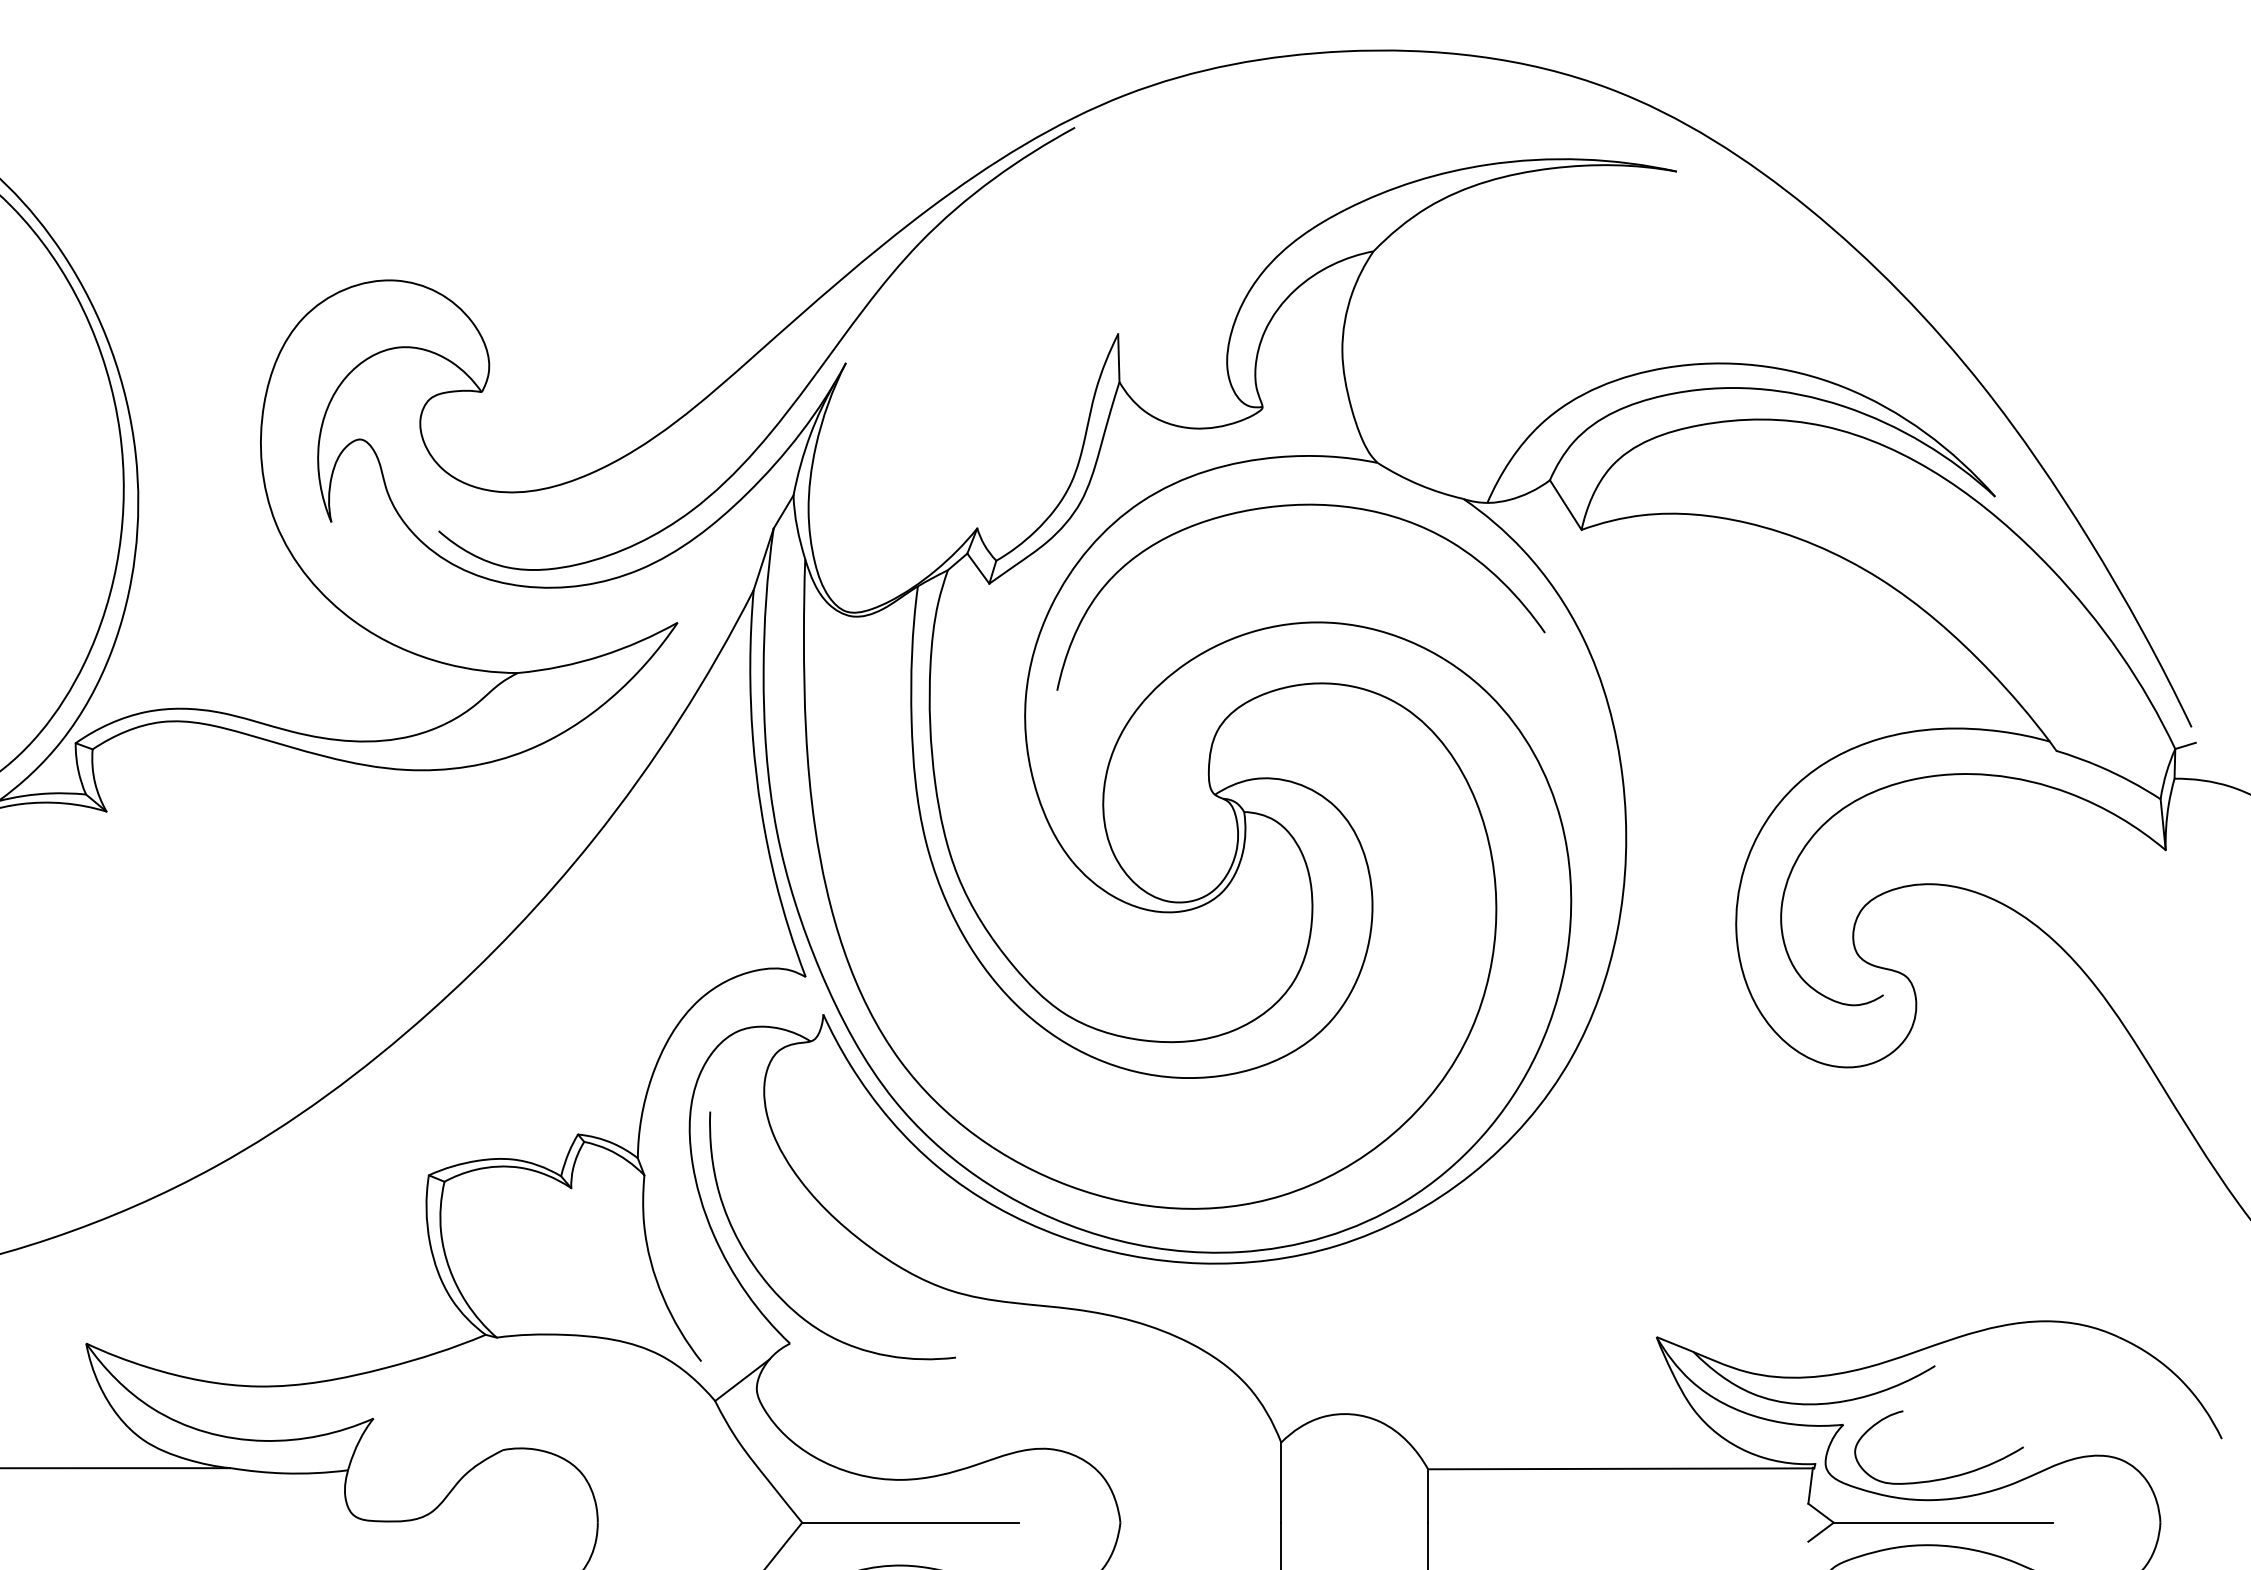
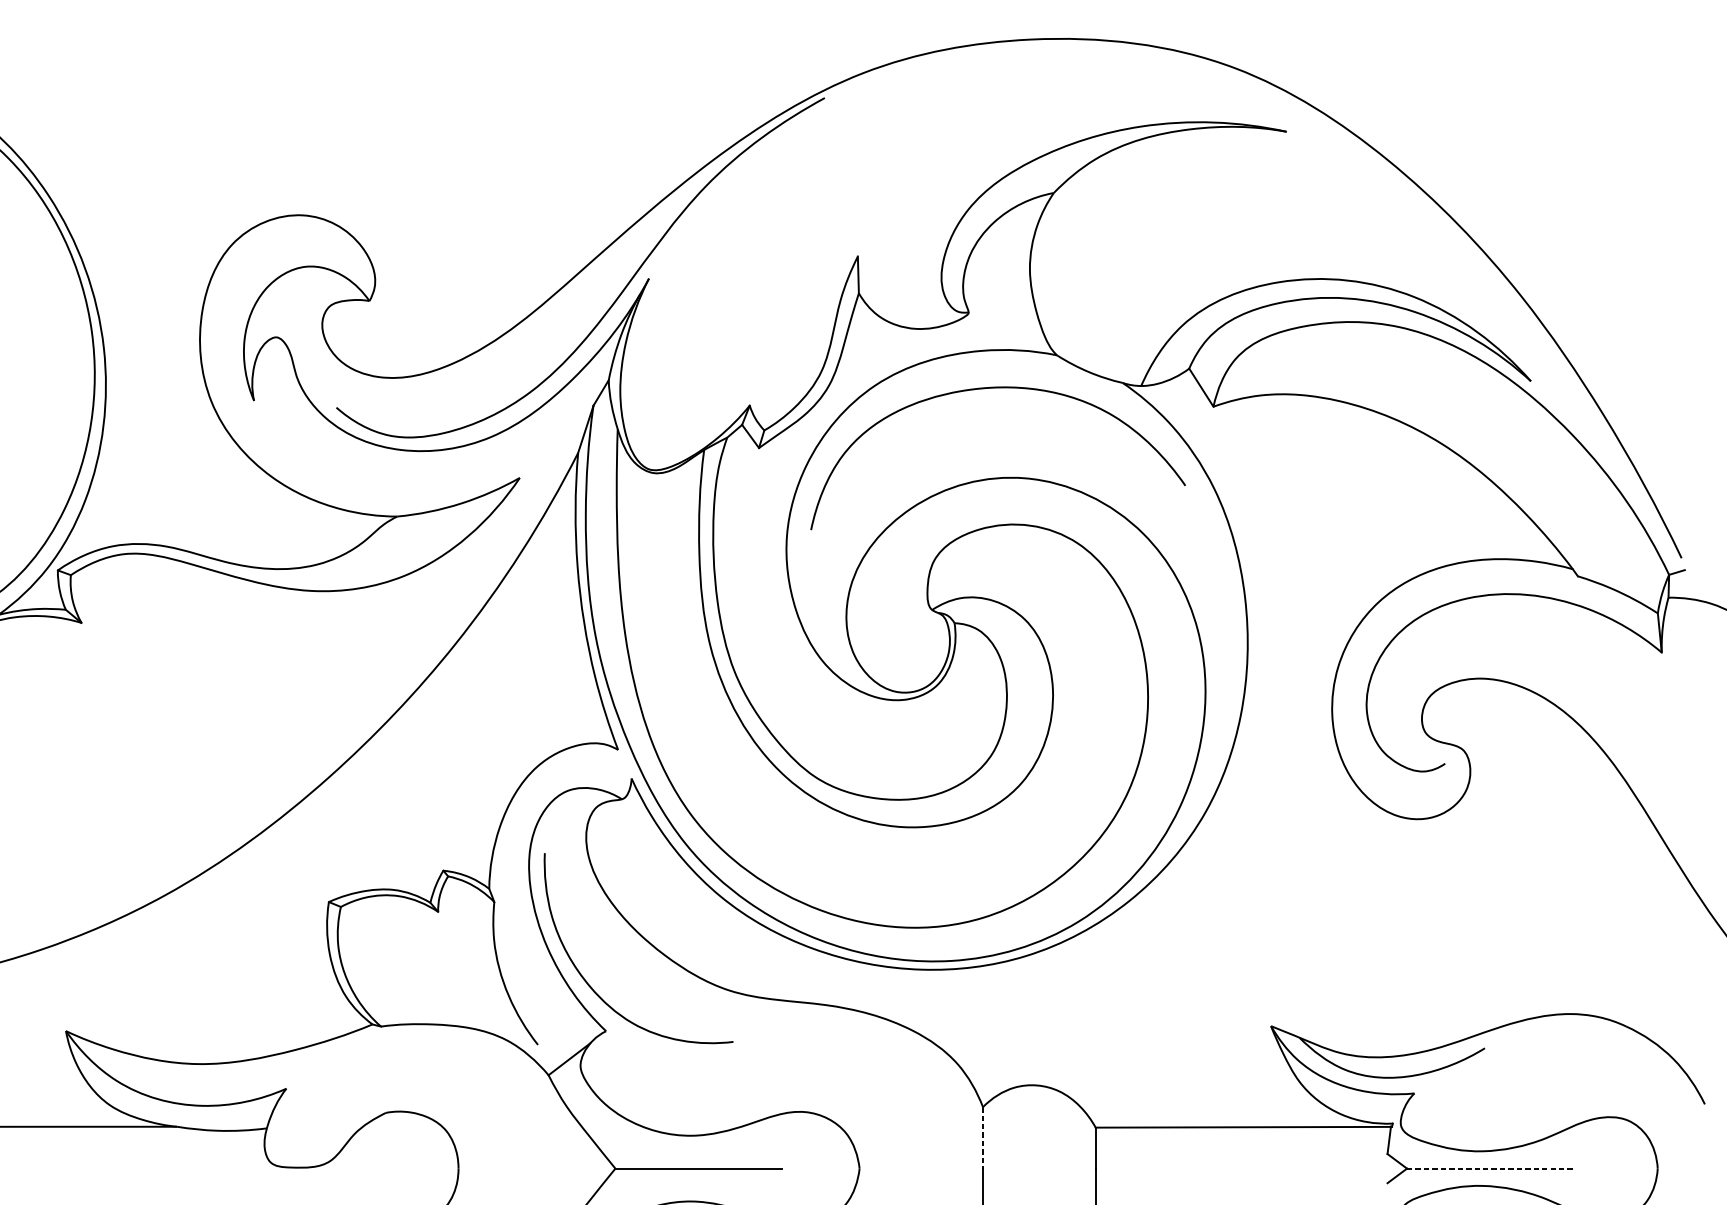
curve: (1944, 1477) -> (1492, 1133), removed
line: (1281, 1483) -> (983, 1138), solid -> dashed
line: (1943, 1522) -> (1491, 1168), solid -> dashed

